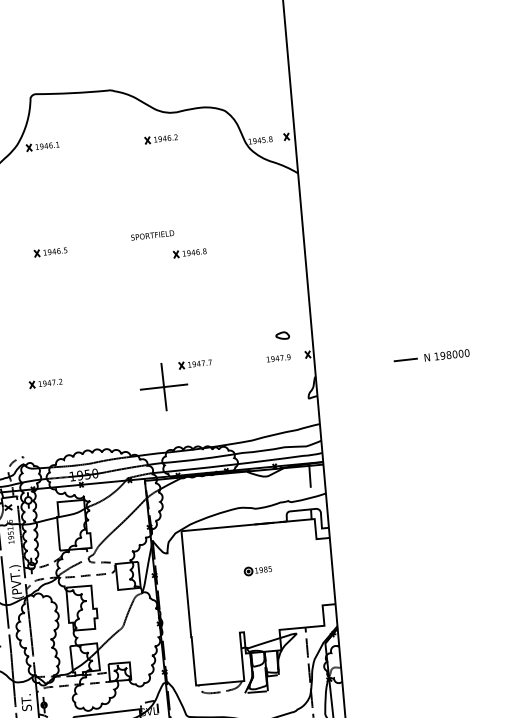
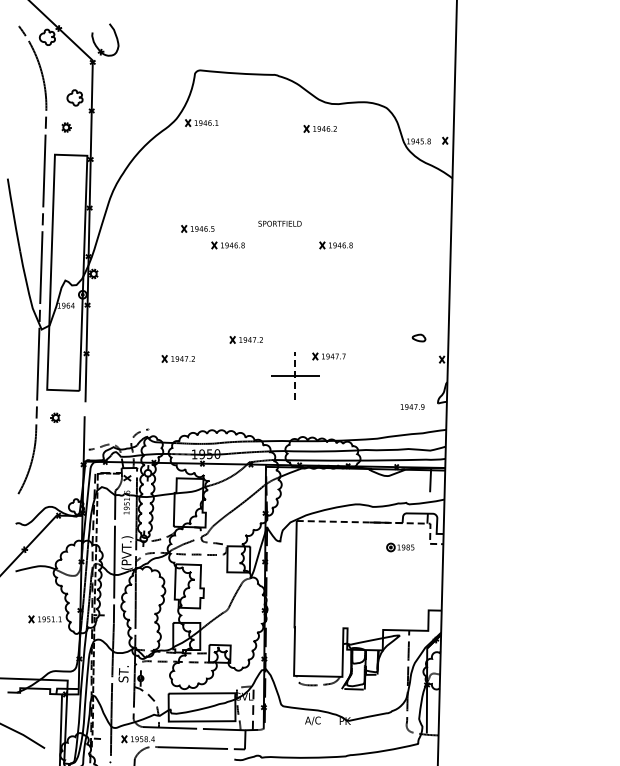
text: (152, 235) -> (279, 223), moved
part: (81, 265) -> (227, 245), added
part: (110, 356) -> (245, 339), added
part: (431, 356) -> (564, 375), removed
text: (278, 357) -> (412, 406), moved
line: (164, 386) -> (295, 375), solid -> dashed
line: (266, 523) -> (382, 522), solid -> dashed
part: (258, 570) -> (400, 547), moved

